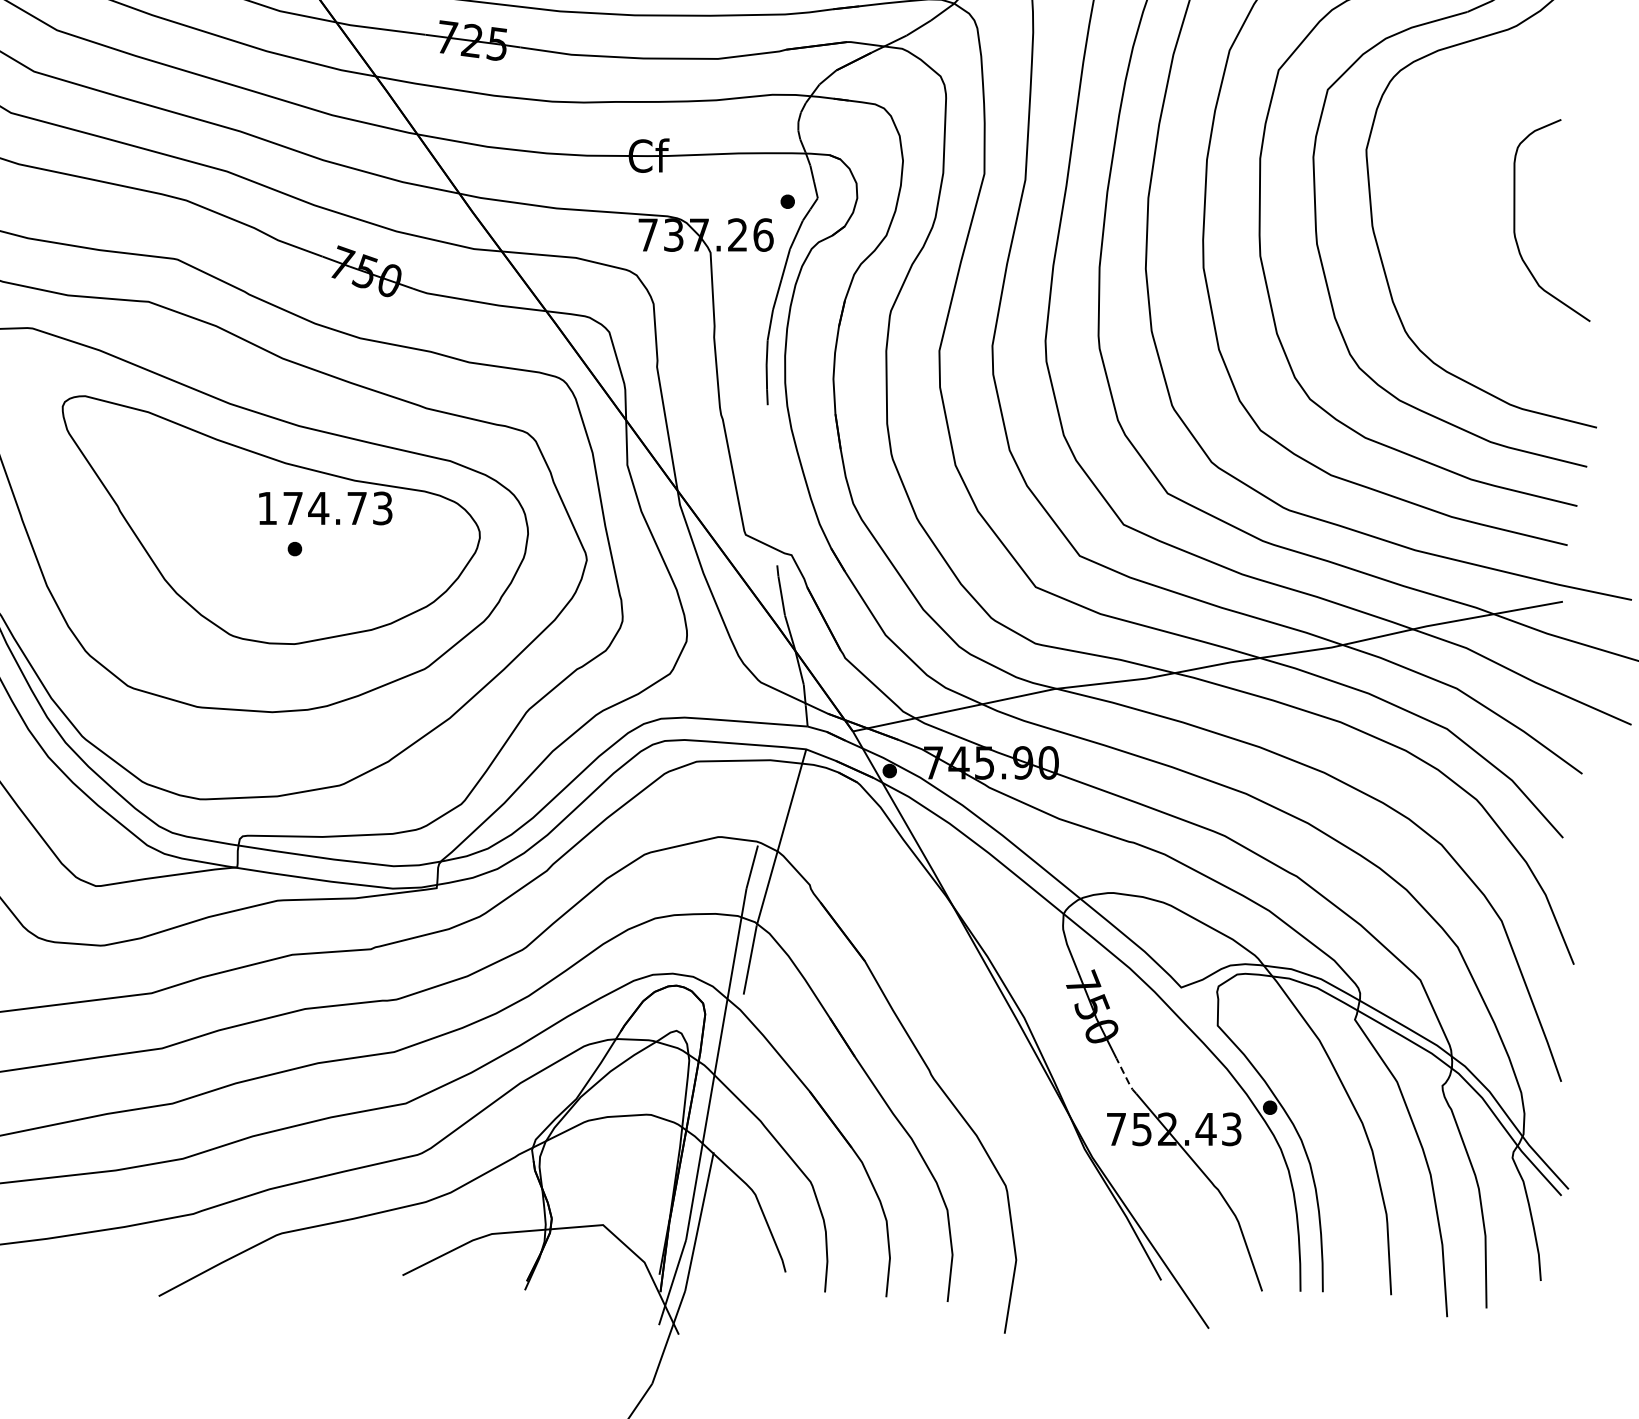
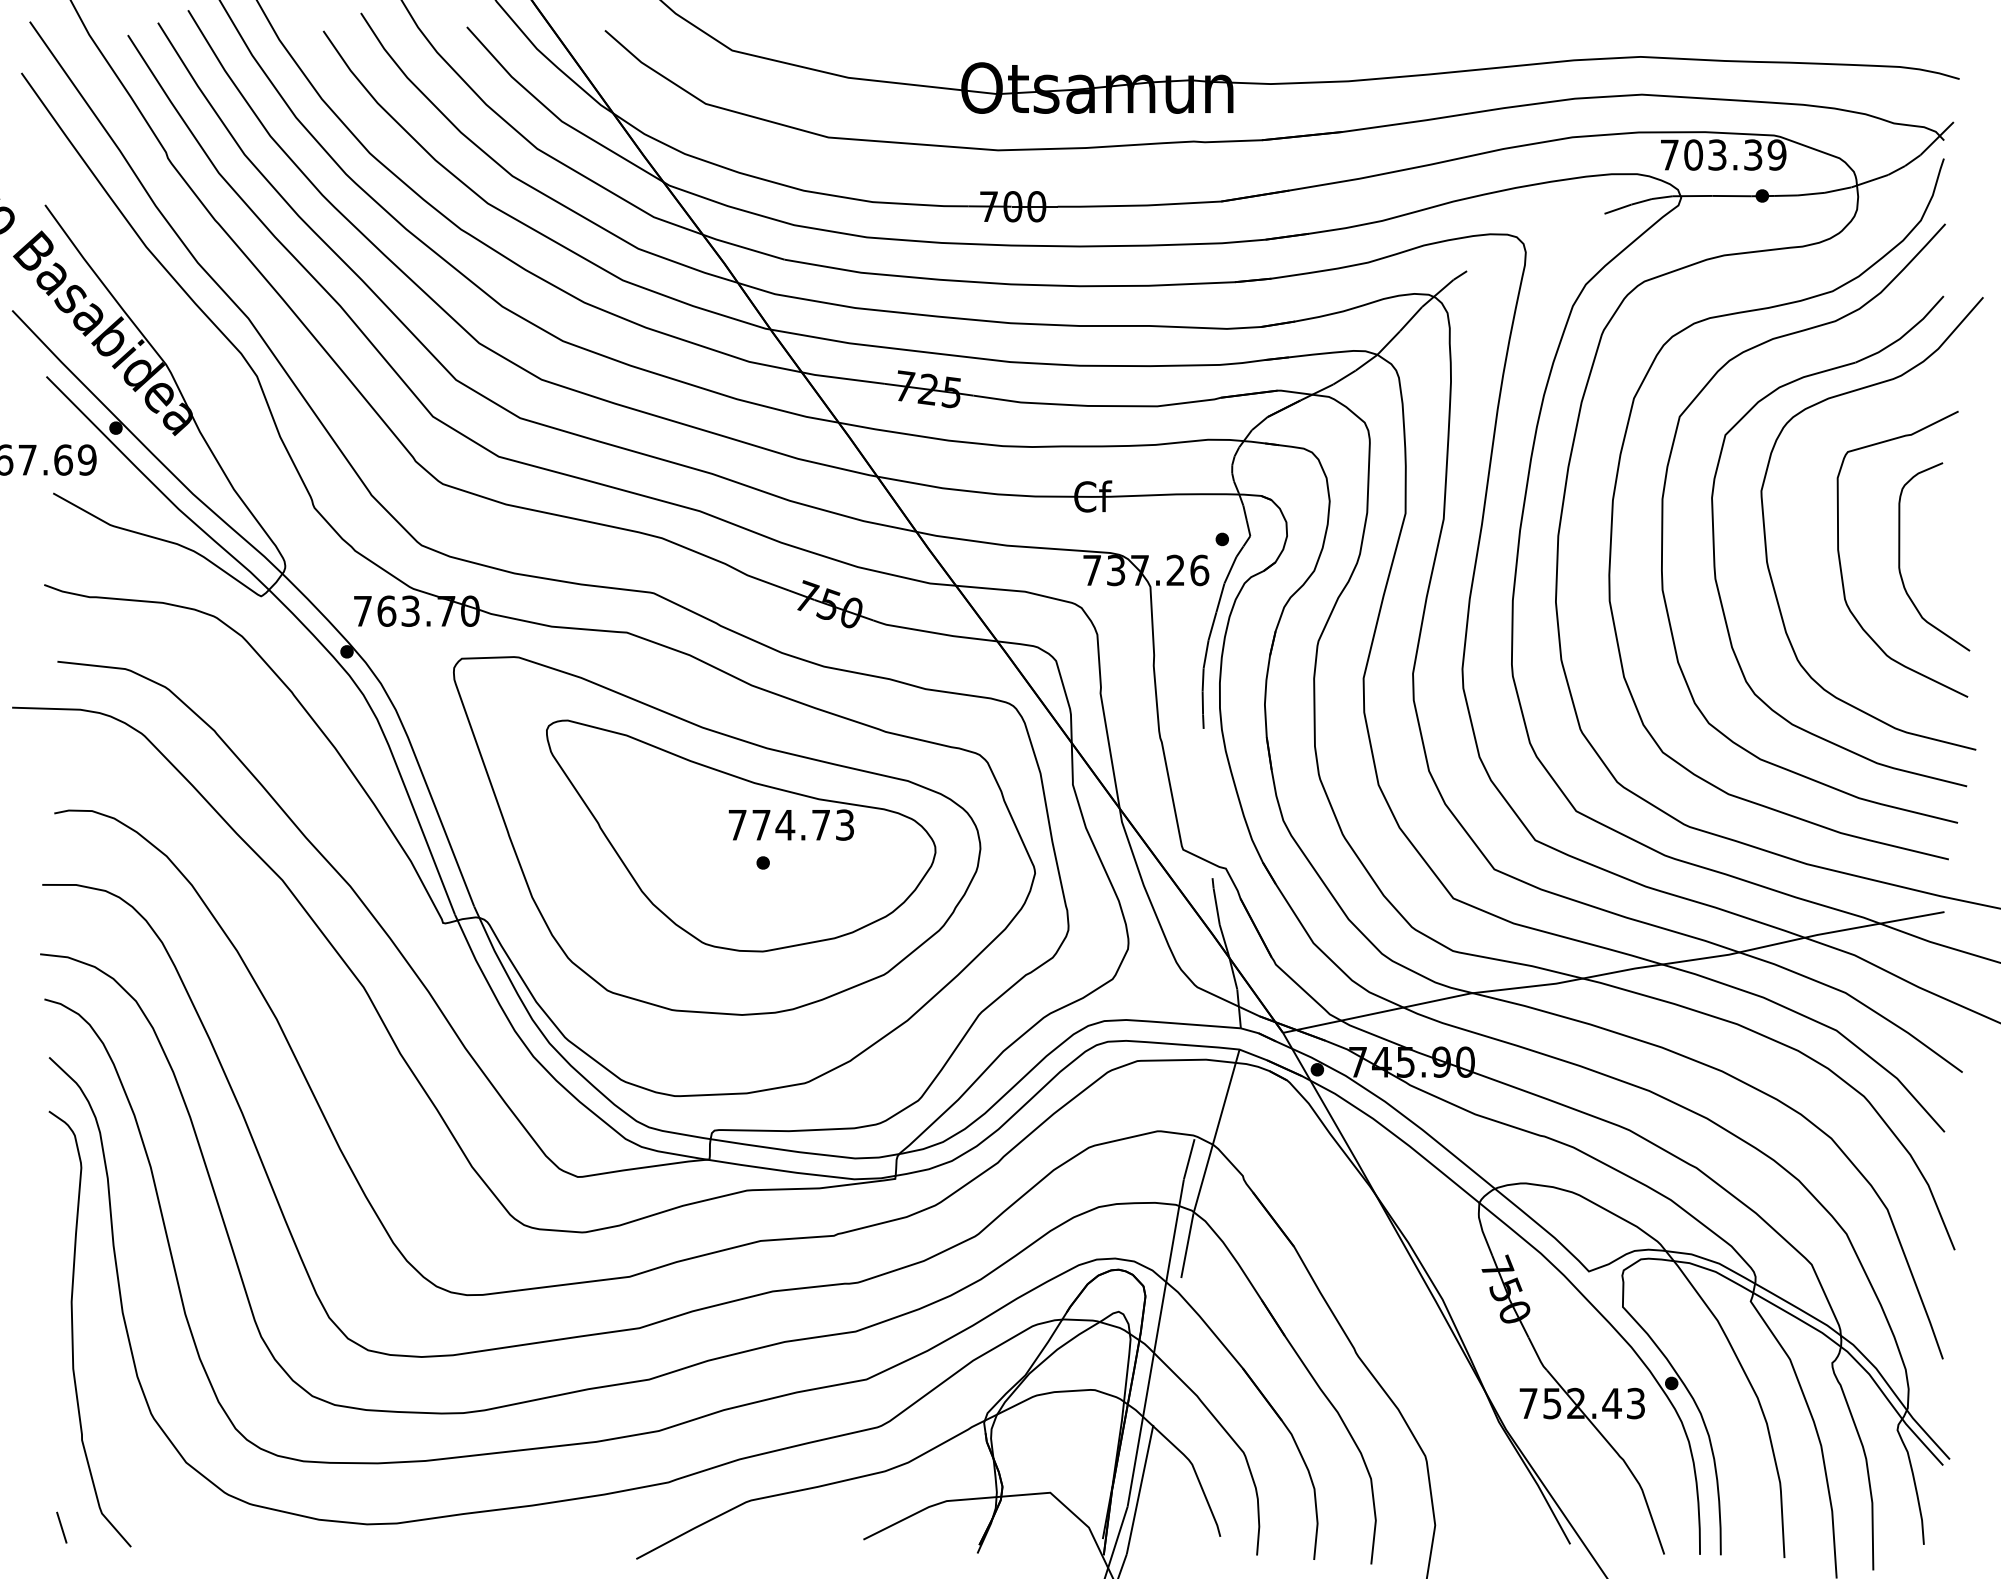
curve: (1452, 228) -> (1841, 564), added
text: (267, 508) -> (737, 825), 174.73 -> 774.73
line: (1126, 1077) -> (1537, 1355), dashed -> solid

